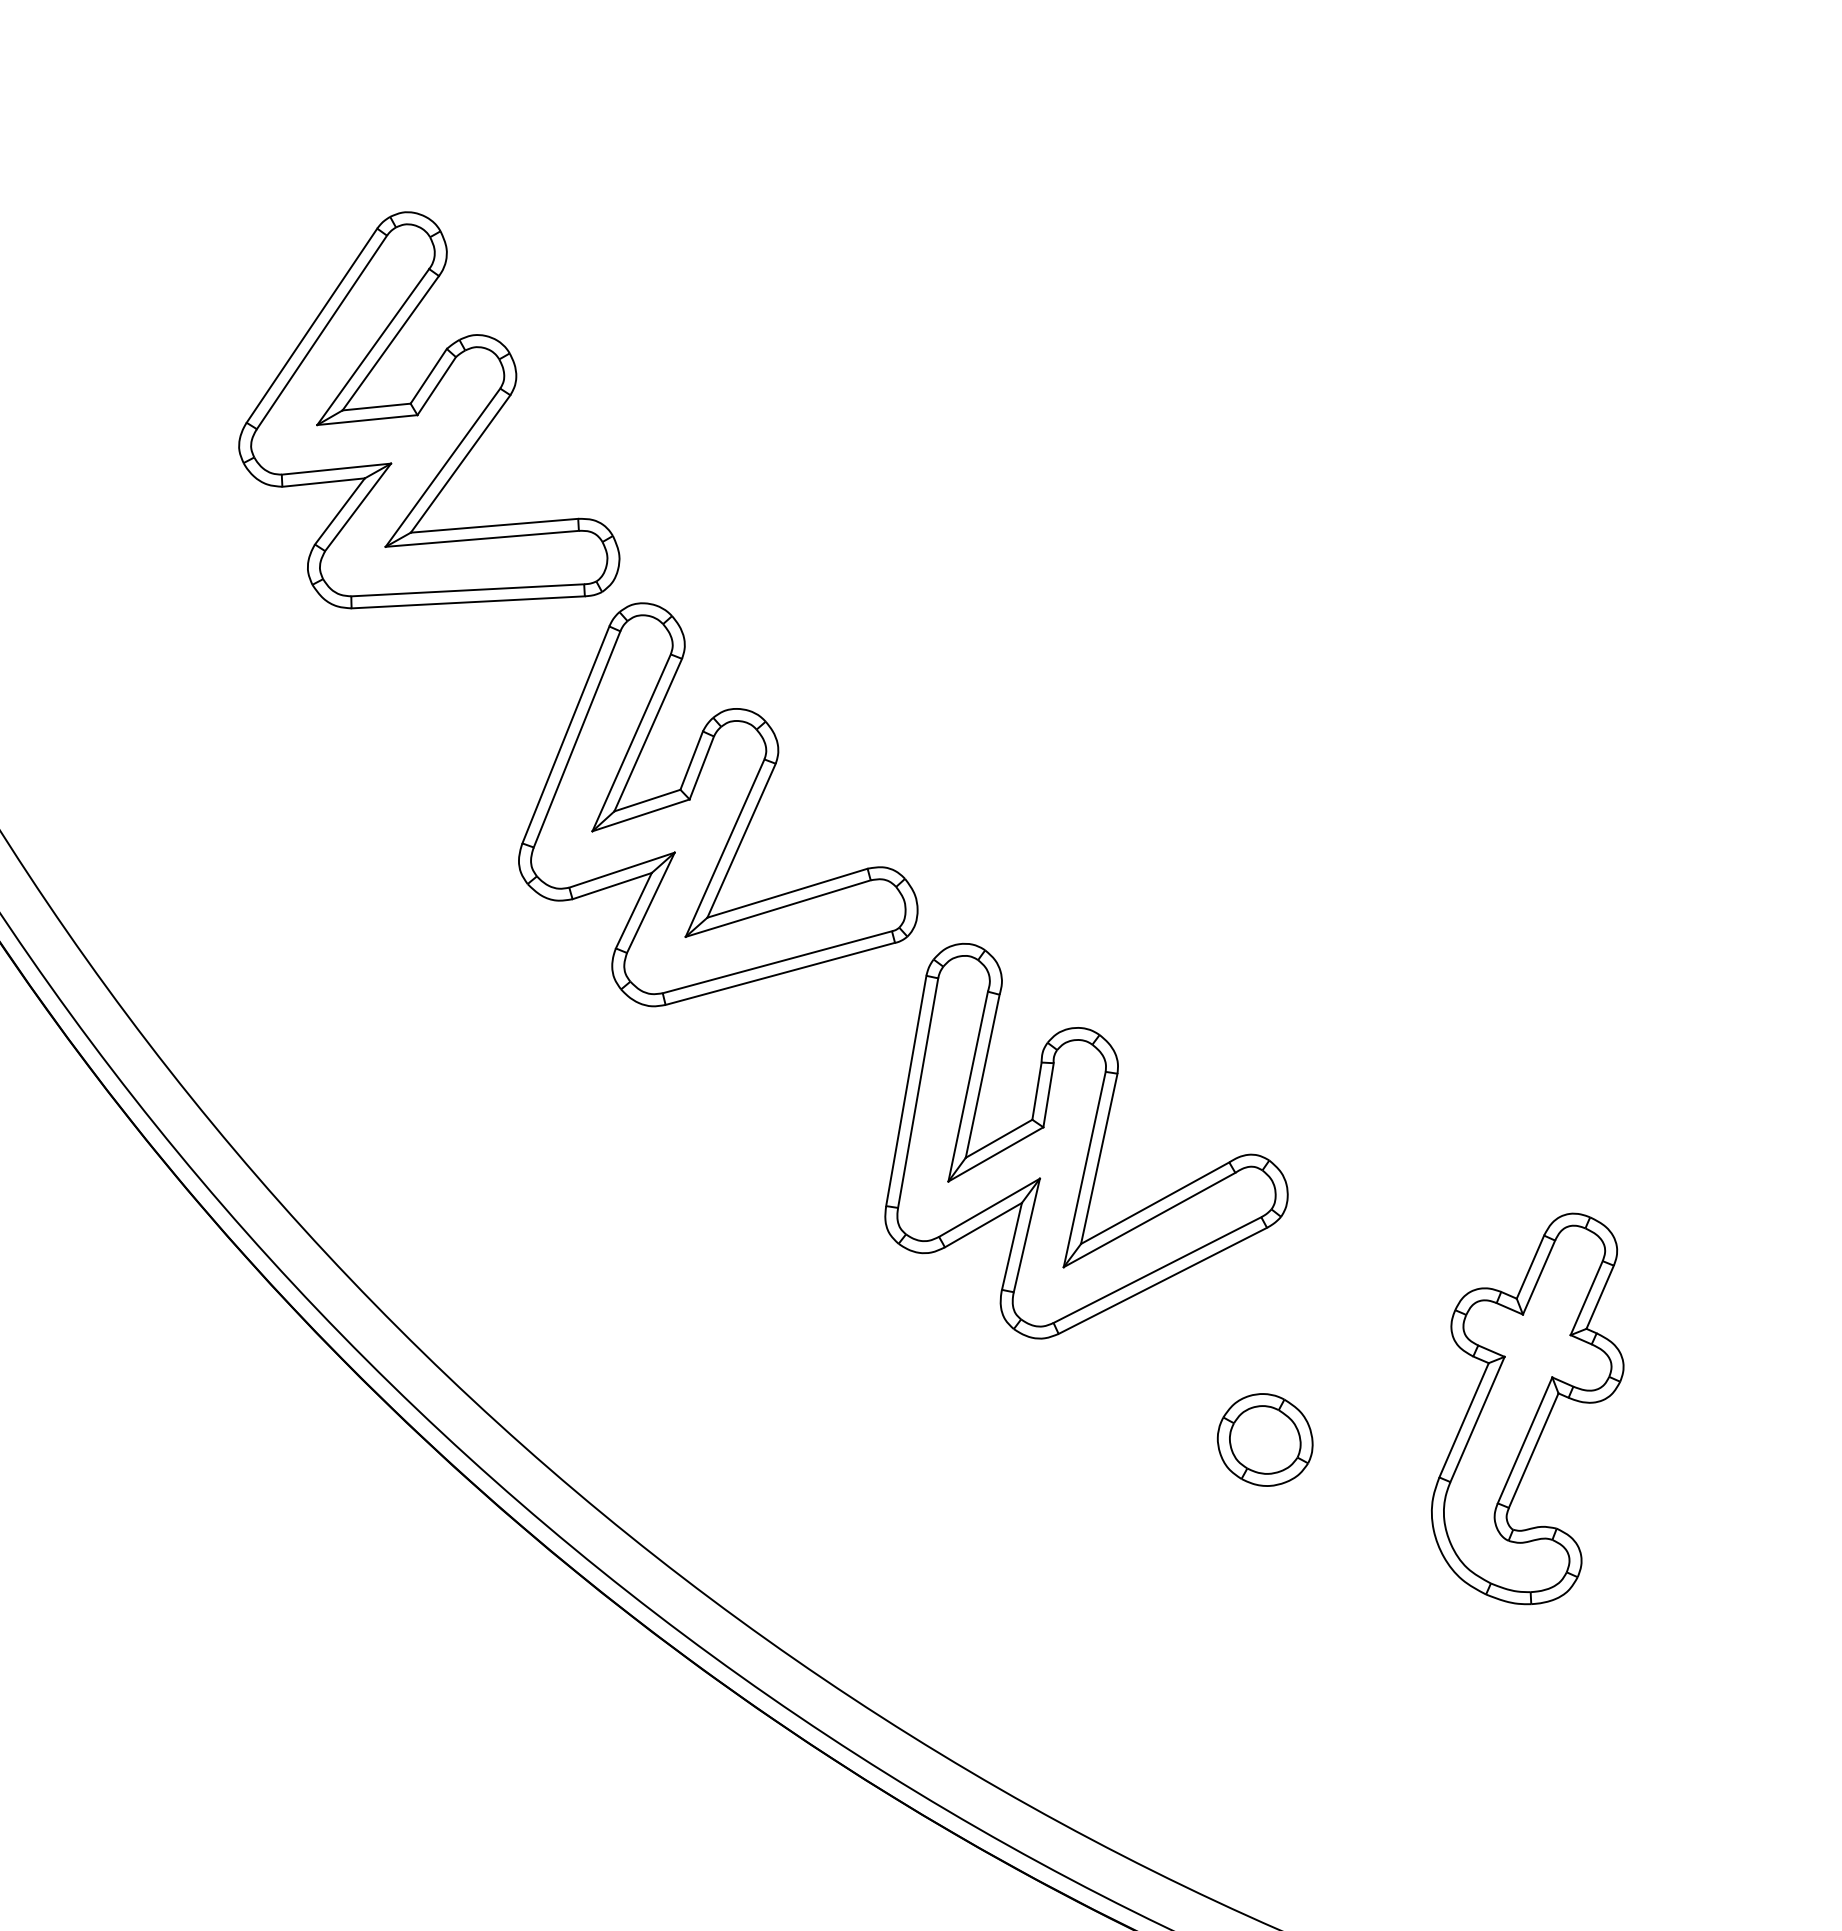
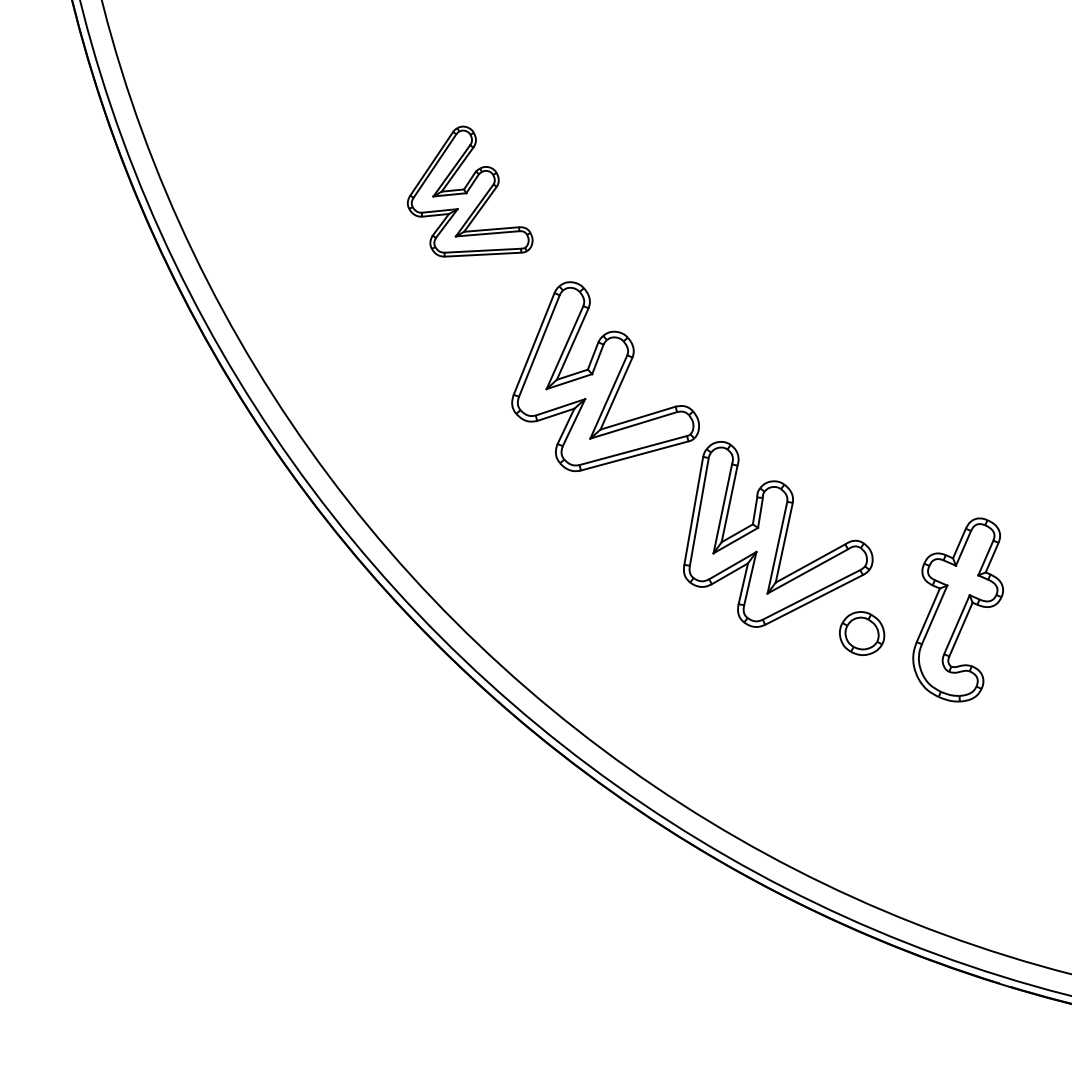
part: (430, 409) -> (470, 191), size x0.7
part: (1526, 1407) -> (957, 609), moved
part: (1266, 1439) -> (862, 633), moved

